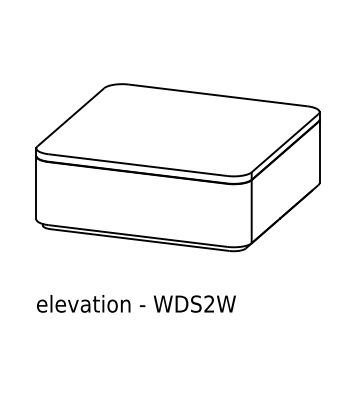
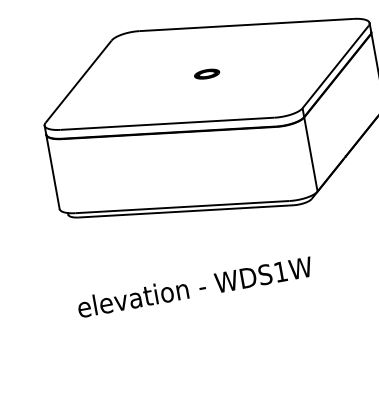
part: (177, 129) -> (206, 73), added
text: (209, 303) -> (280, 271), WDS2W -> WDS1W

